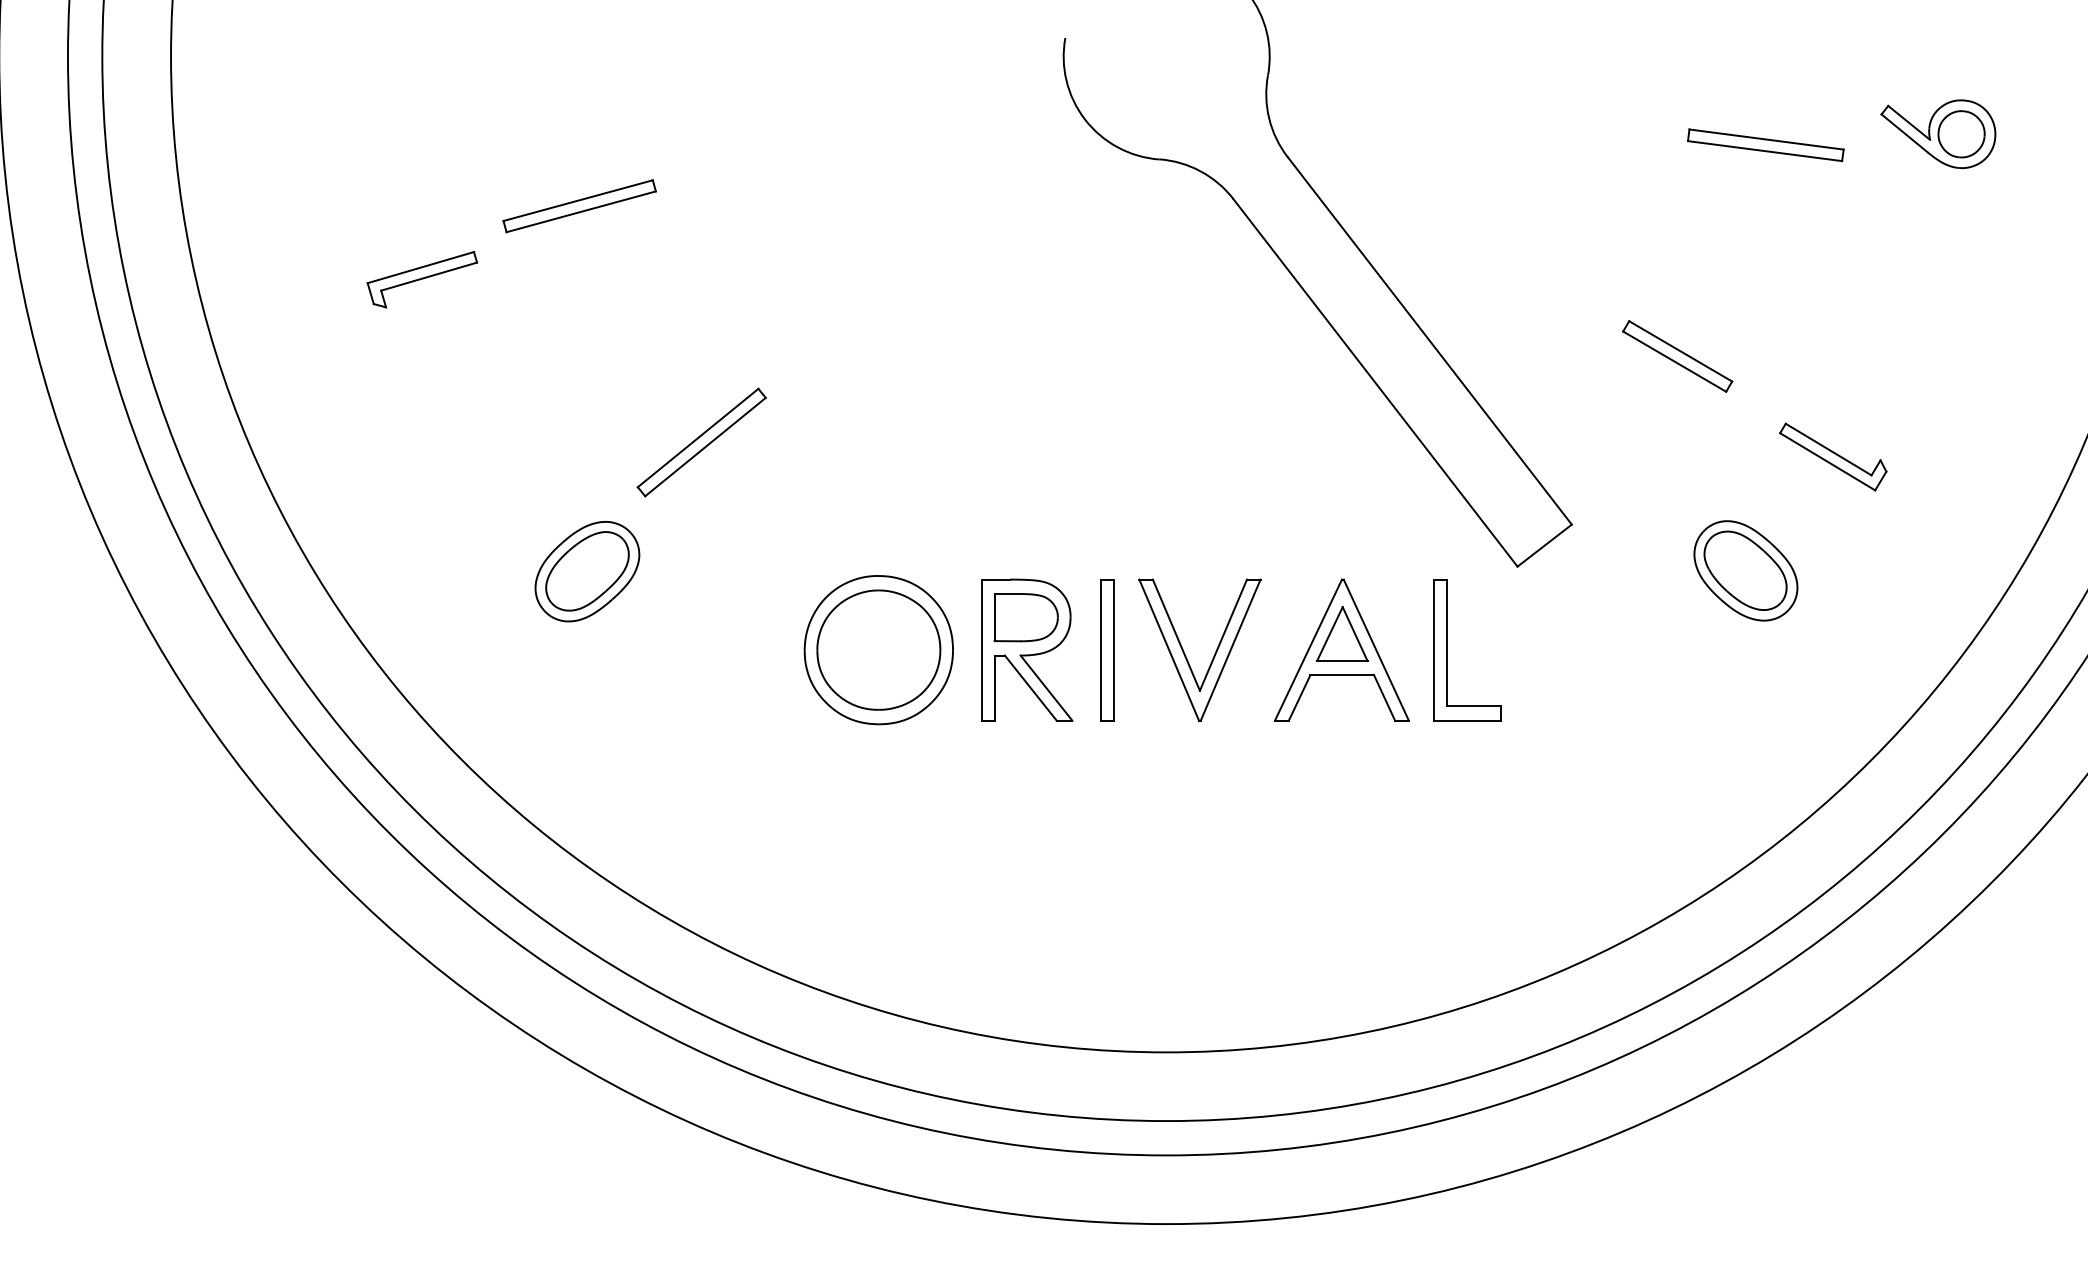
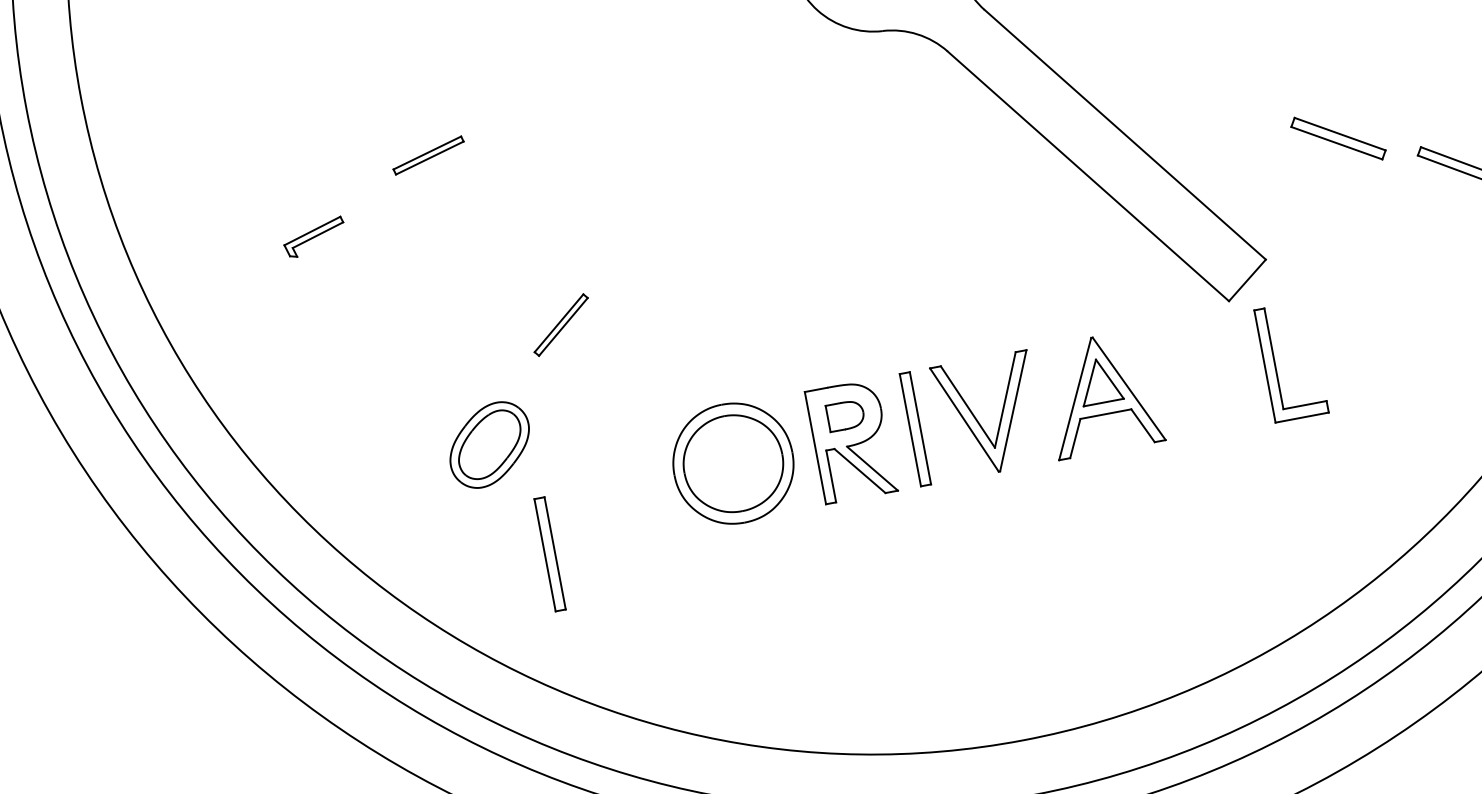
part: (579, 206) -> (428, 155), size x0.6
part: (422, 279) -> (314, 237), size x0.7
part: (1677, 356) -> (1338, 138), moved
part: (701, 442) -> (561, 325), size x0.6
part: (1745, 570) -> (1410, 269), removed
part: (1025, 617) -> (845, 415), size x0.7
part: (1447, 650) -> (1275, 364), moved
part: (635, 718) -> (550, 554), added

